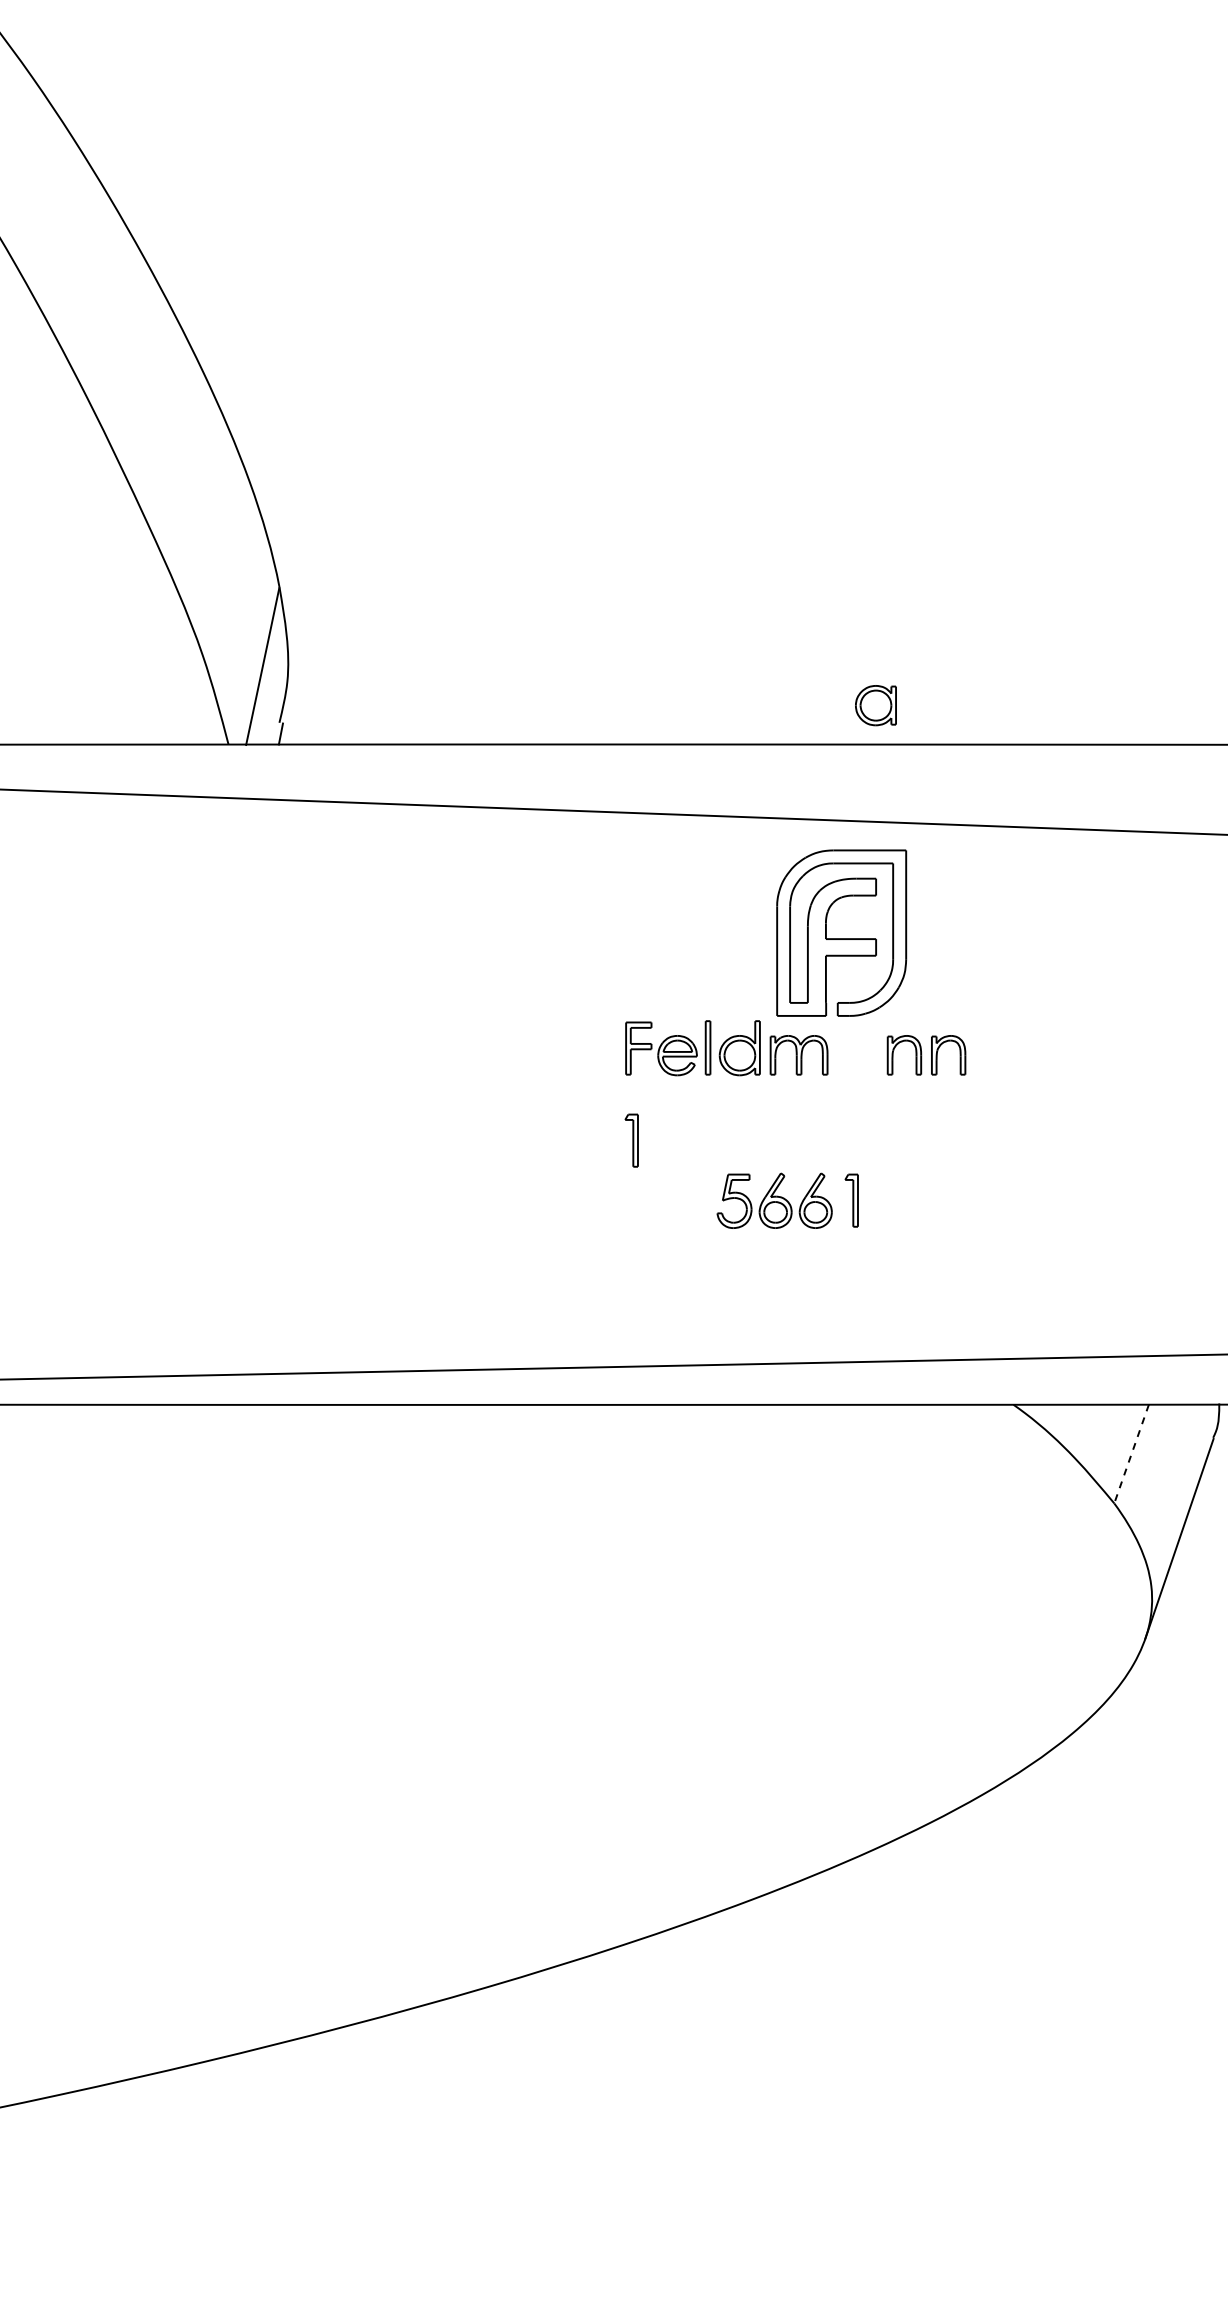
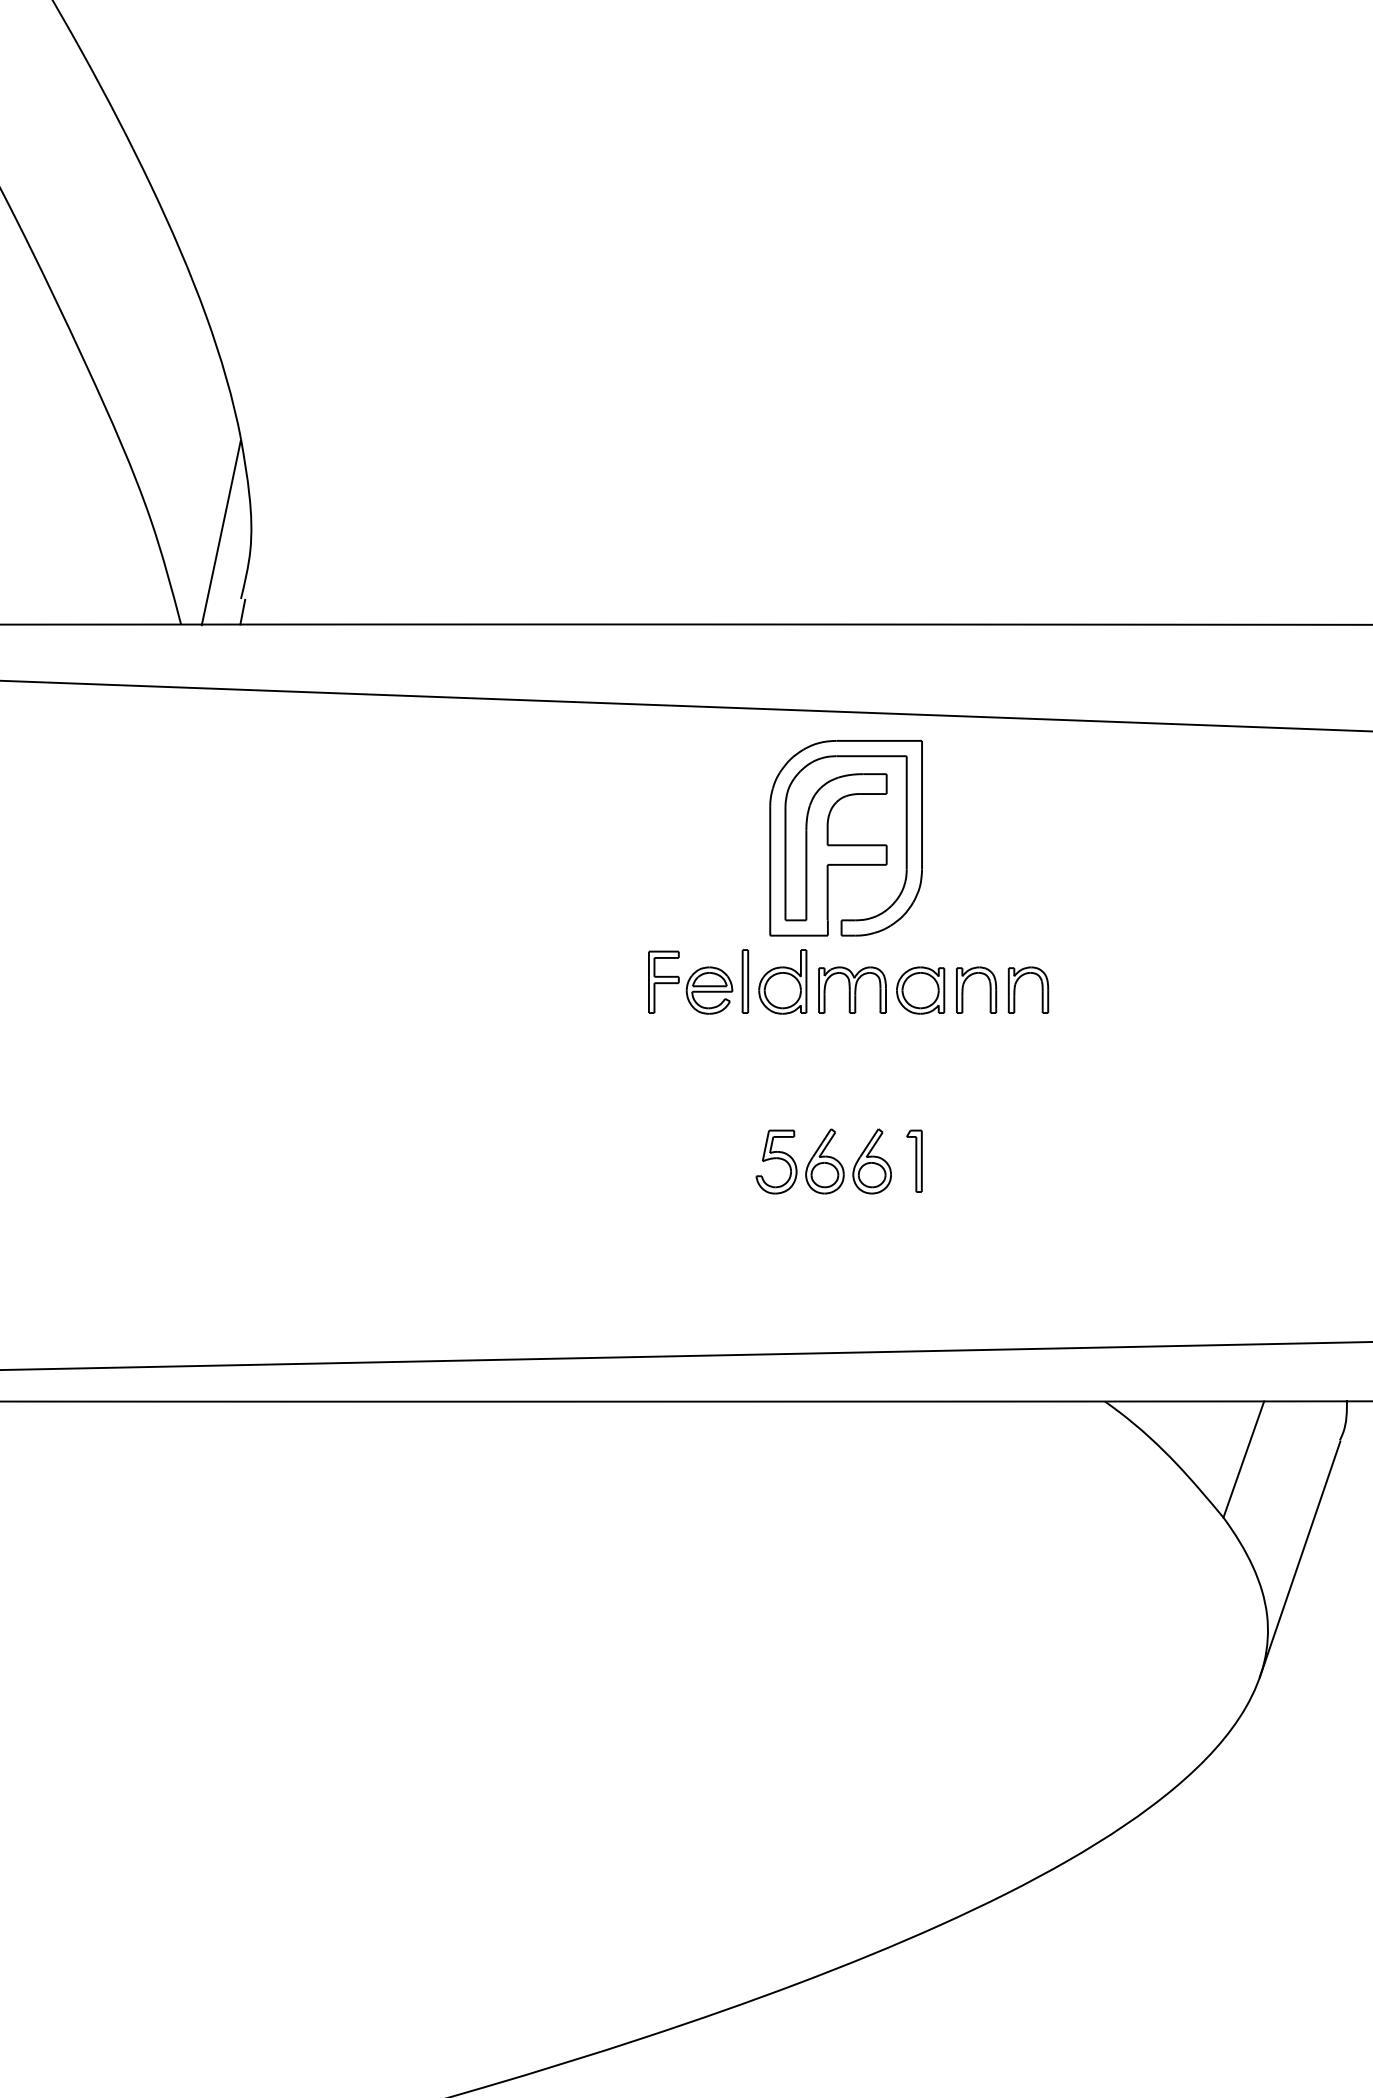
part: (875, 705) -> (920, 990), moved
part: (841, 932) -> (845, 837), moved
part: (631, 1140) -> (655, 1090), removed
line: (1131, 1454) -> (1243, 1460), dashed -> solid

